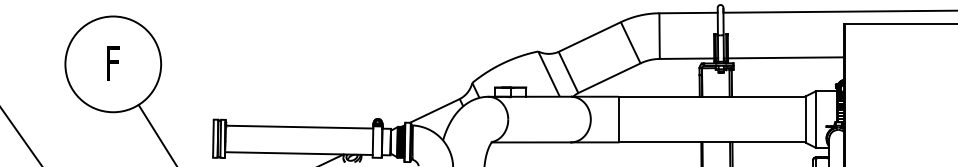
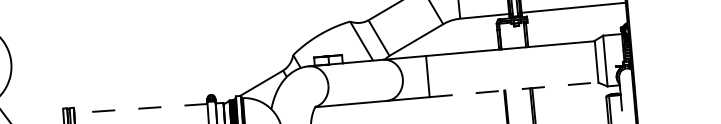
line: (299, 127) -> (140, 108), solid -> dashed
line: (712, 142) -> (514, 89), solid -> dashed

